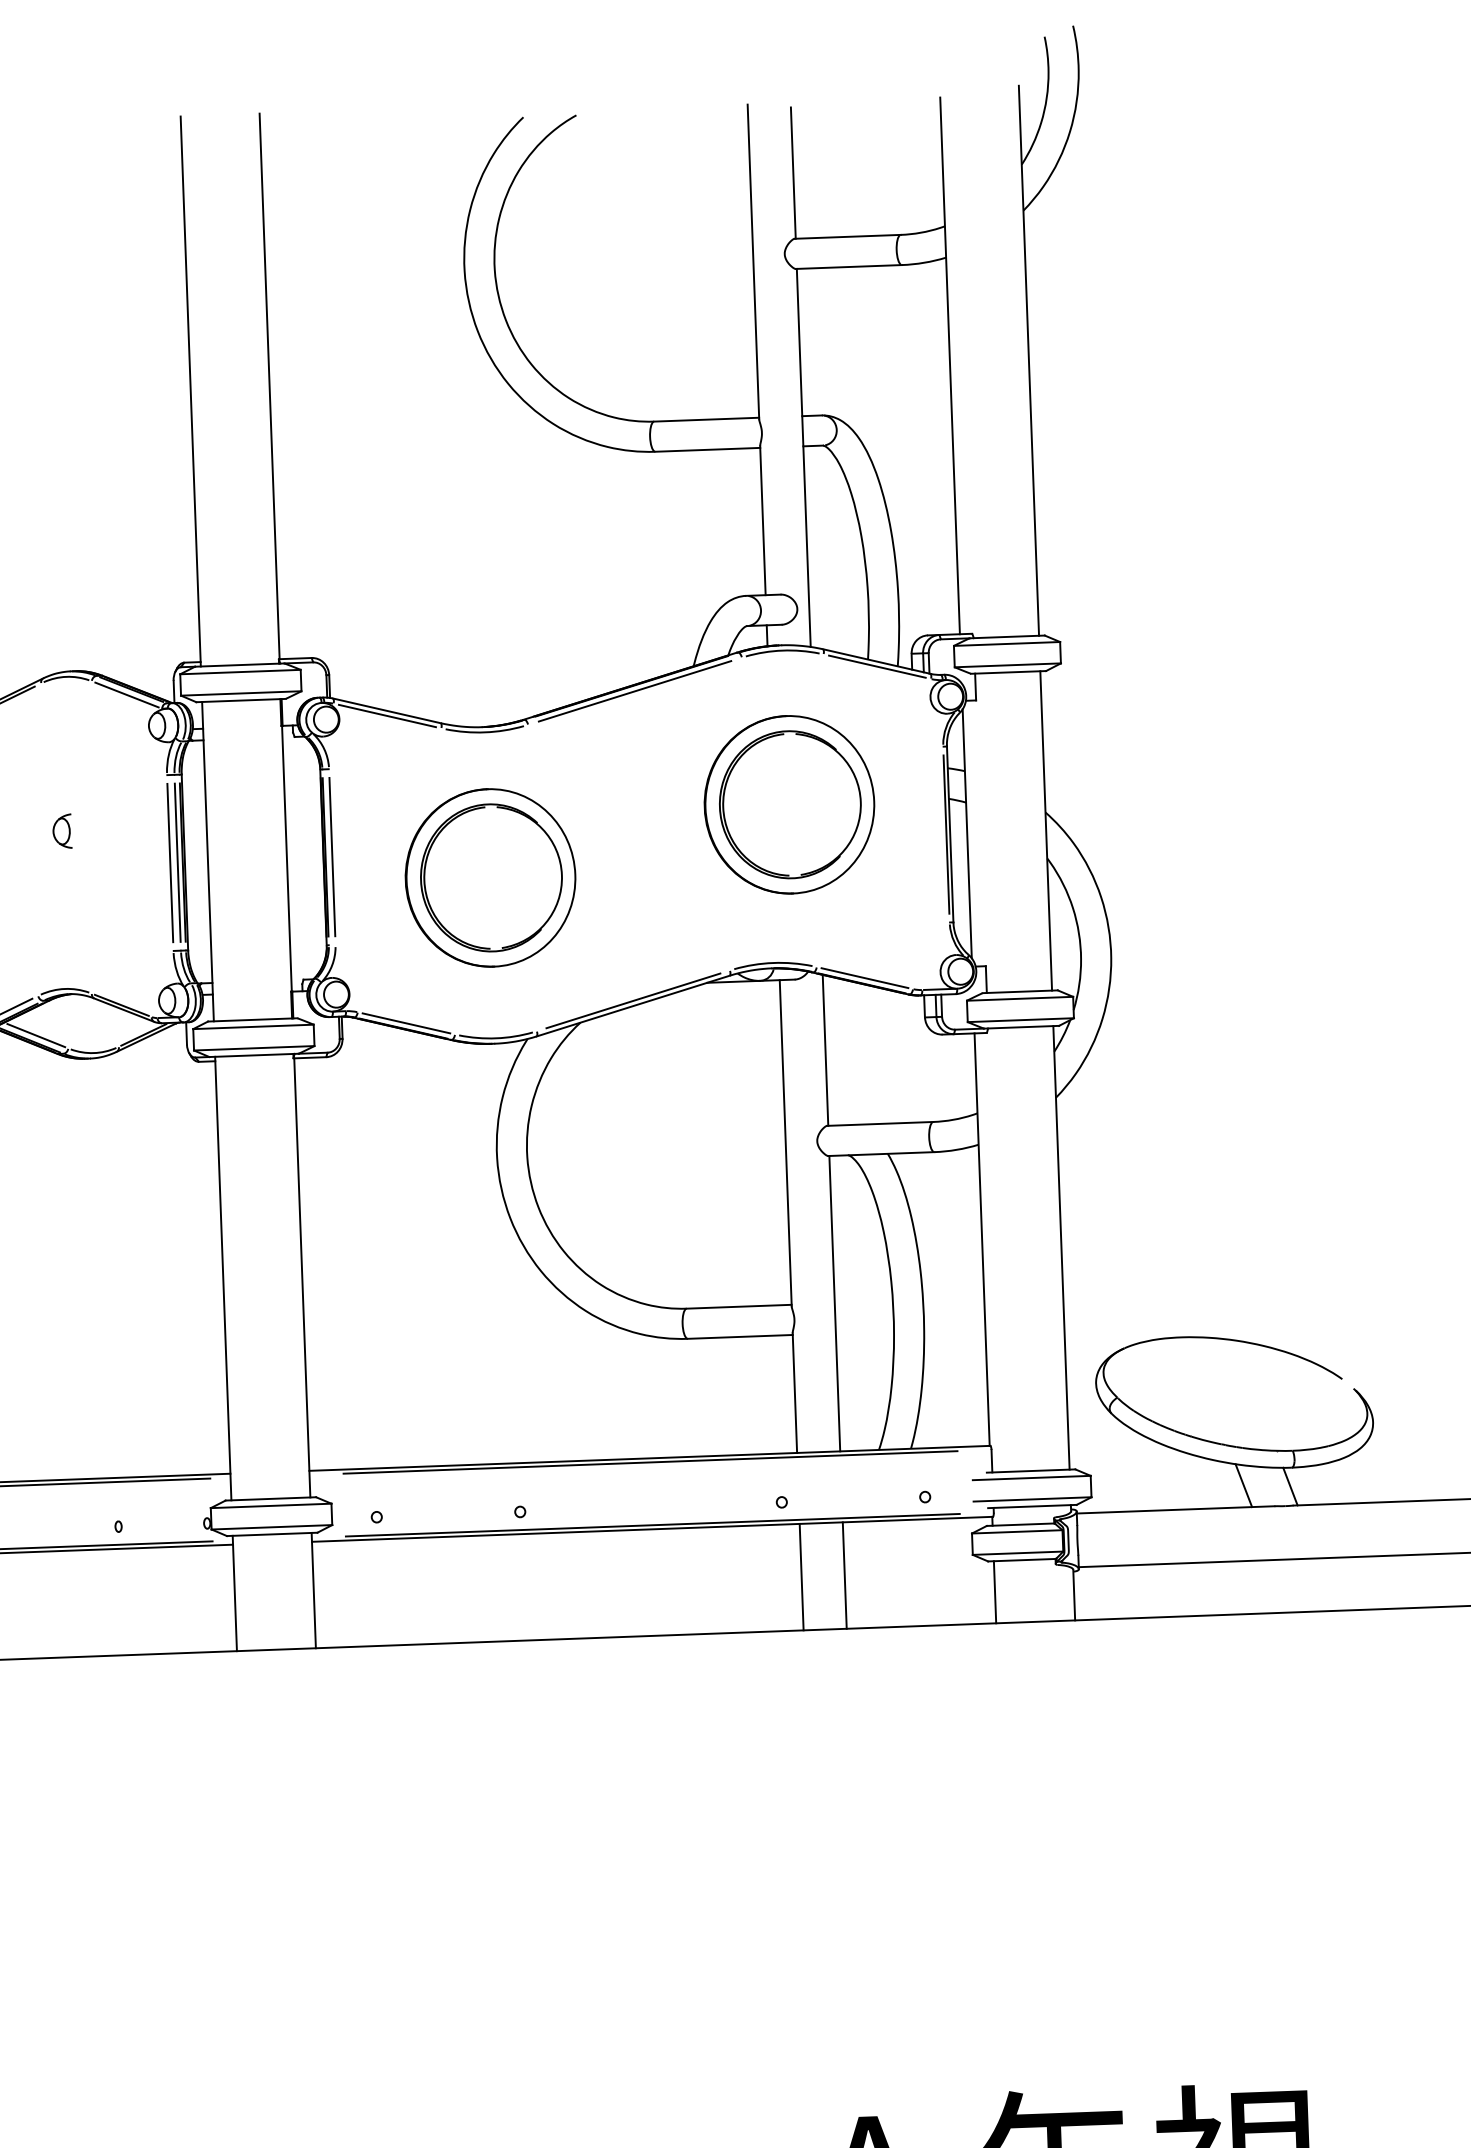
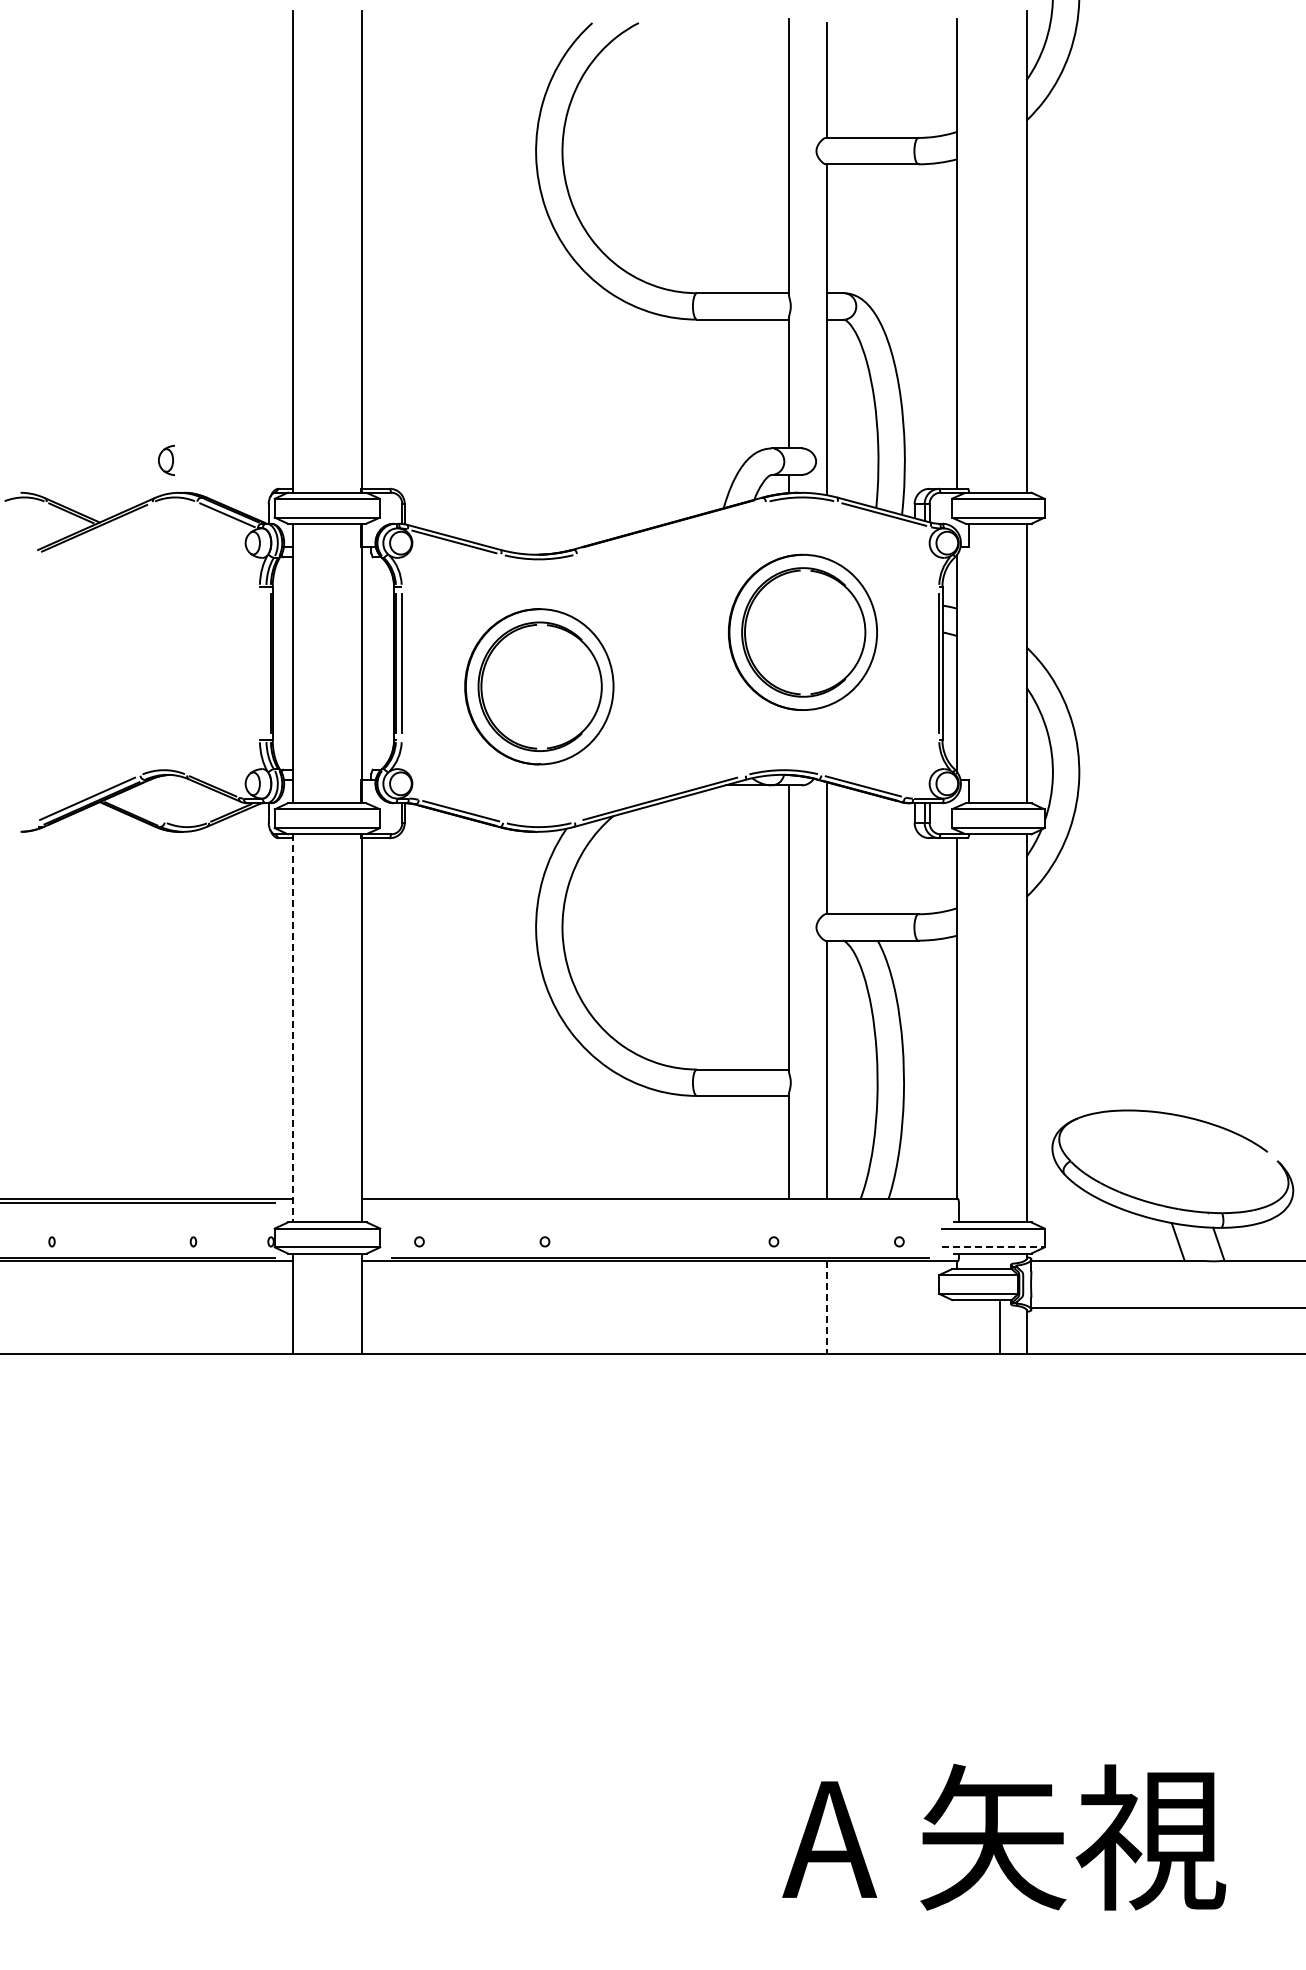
line: (634, 690) -> (671, 527), removed
part: (62, 830) -> (166, 459), moved
line: (177, 862) -> (266, 663), removed
line: (169, 863) -> (259, 663), removed
line: (36, 1034) -> (137, 809), removed
line: (222, 1278) -> (292, 1028), solid -> dashed
line: (650, 1462) -> (660, 1202), removed
line: (1032, 1499) -> (993, 1247), solid -> dashed
line: (844, 1575) -> (826, 1307), solid -> dashed
line: (801, 1576) -> (788, 1307), removed
line: (995, 1592) -> (1000, 1327), moved

